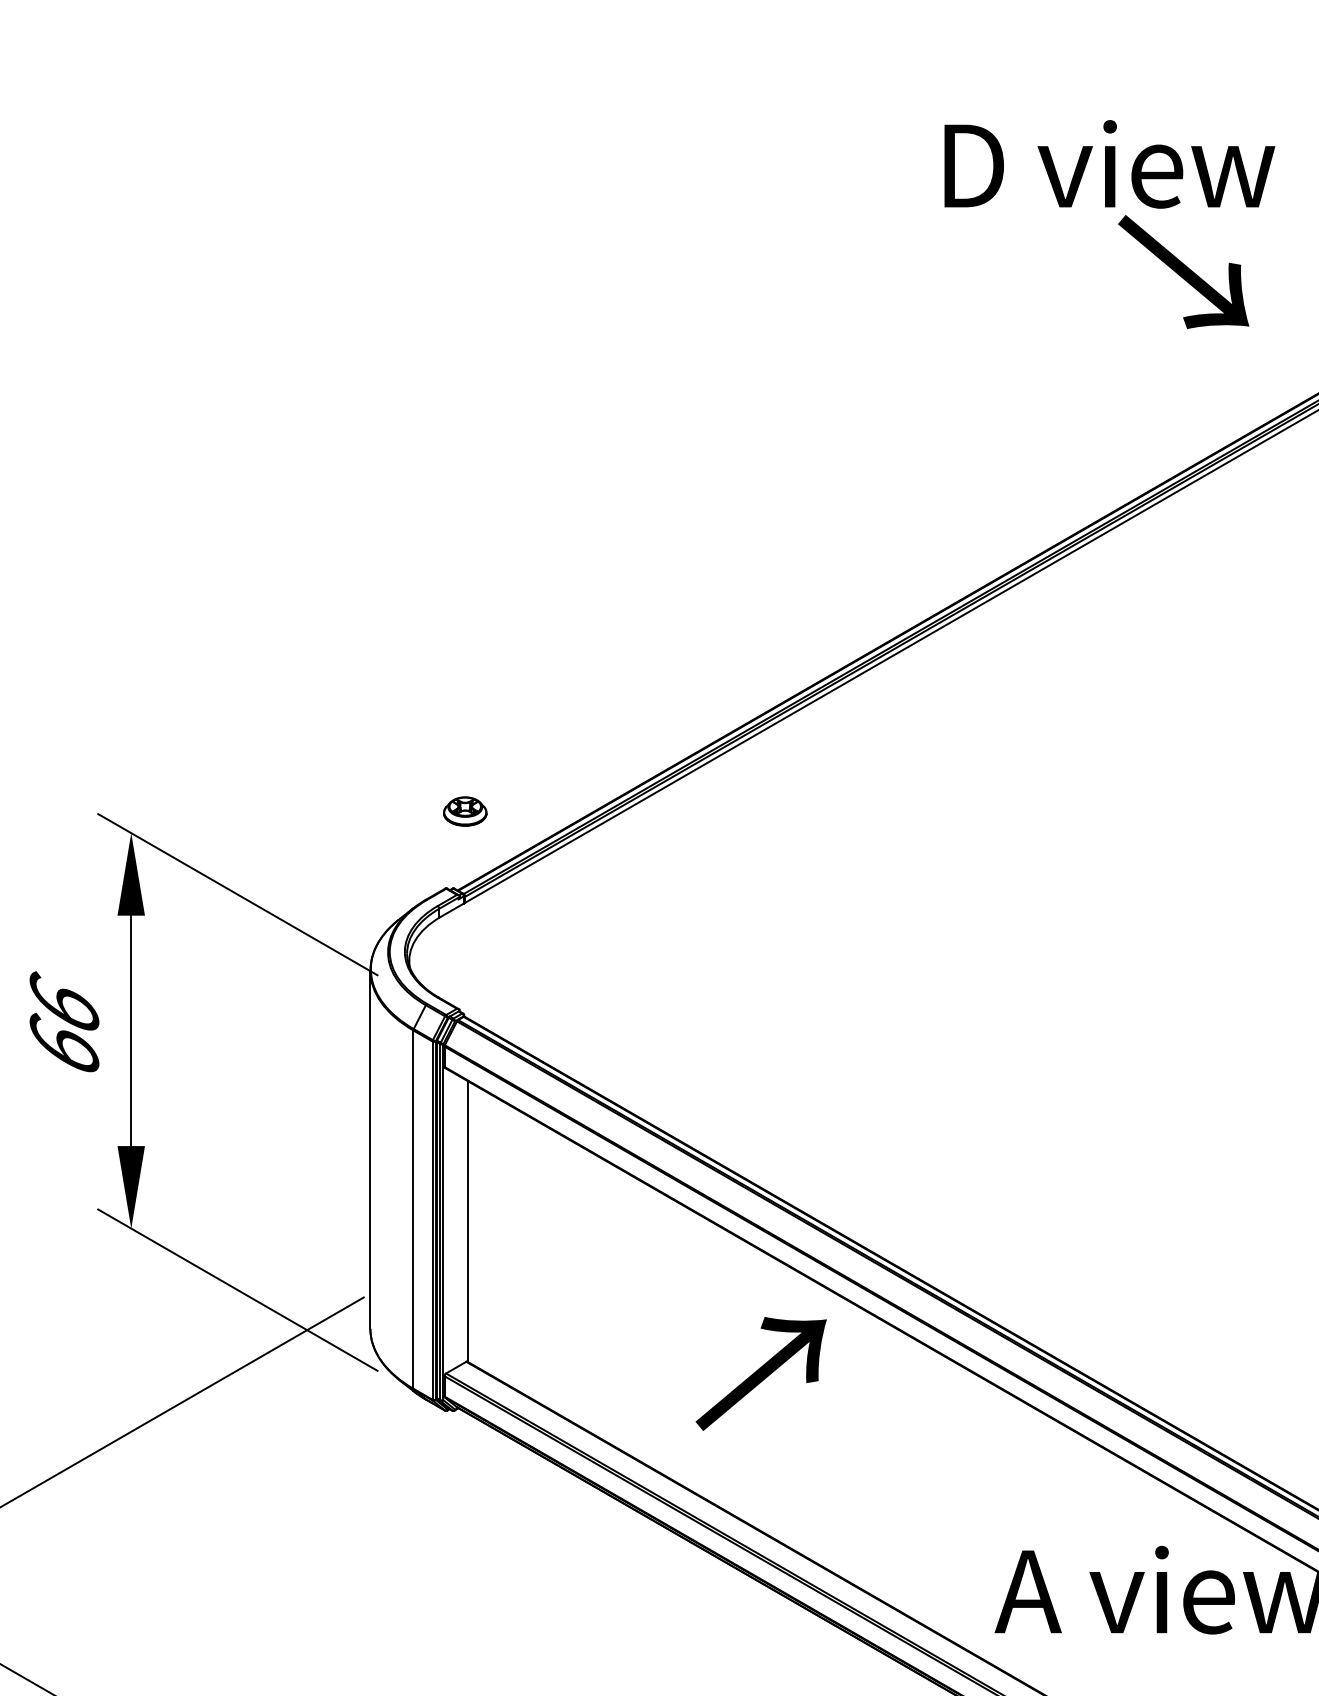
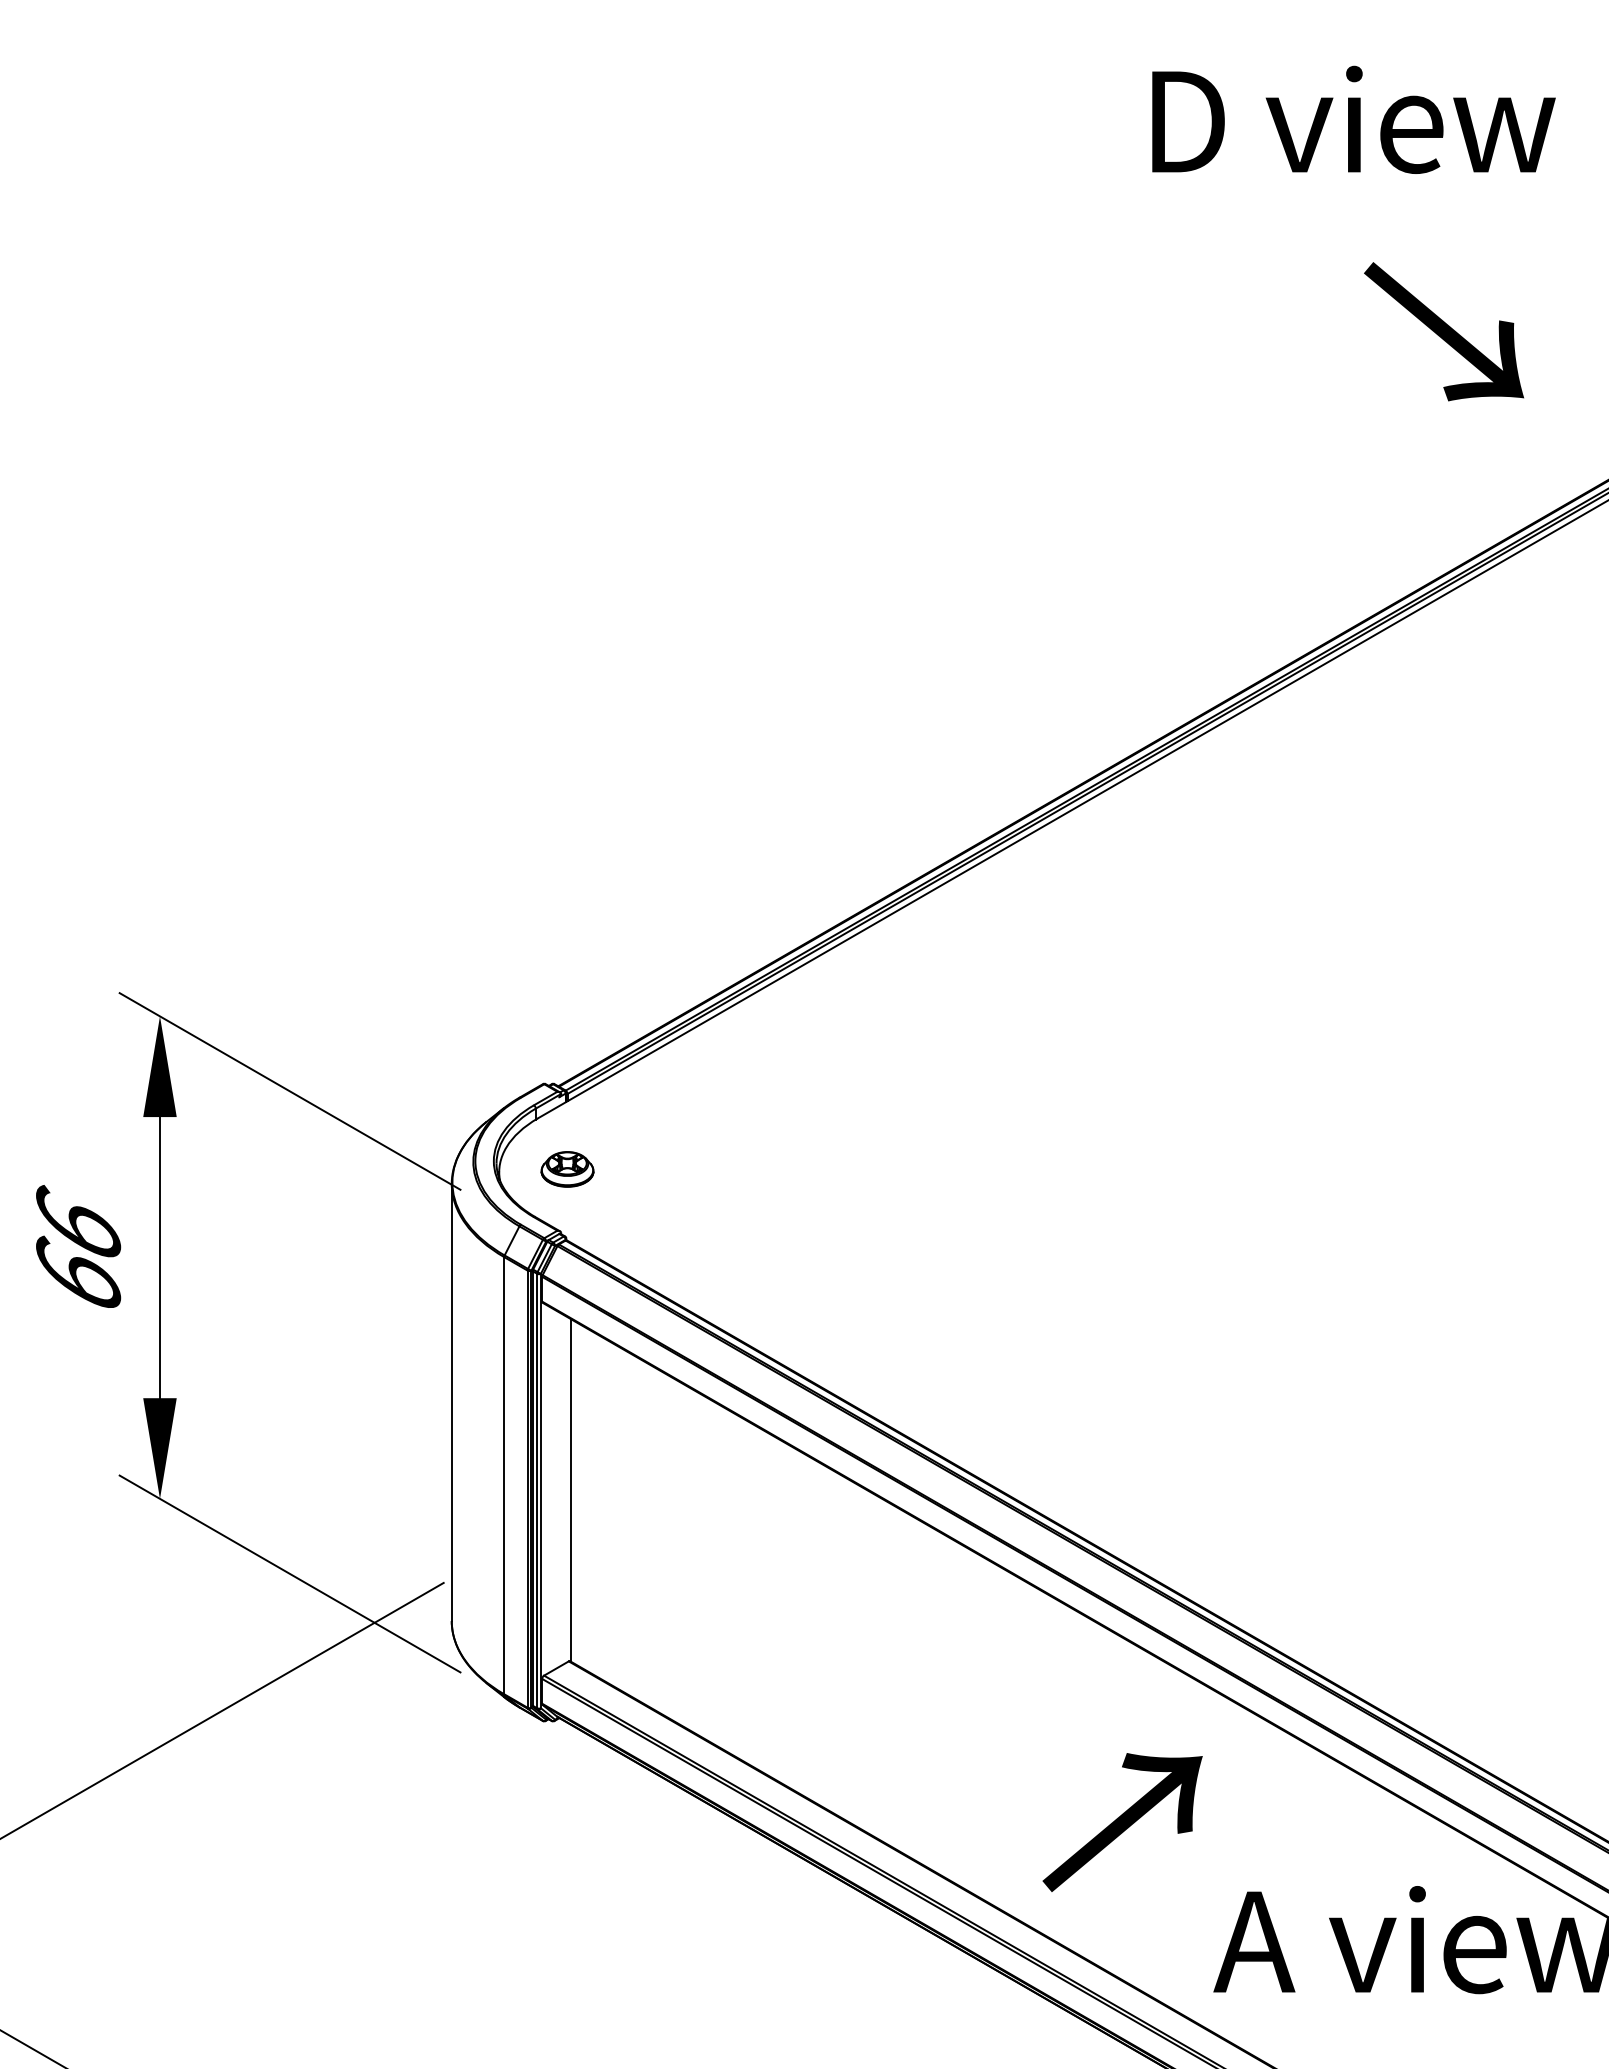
text: (1109, 164) -> (1353, 120), moved
part: (465, 811) -> (567, 1169), moved
text: (760, 1373) -> (1121, 1822), moved

